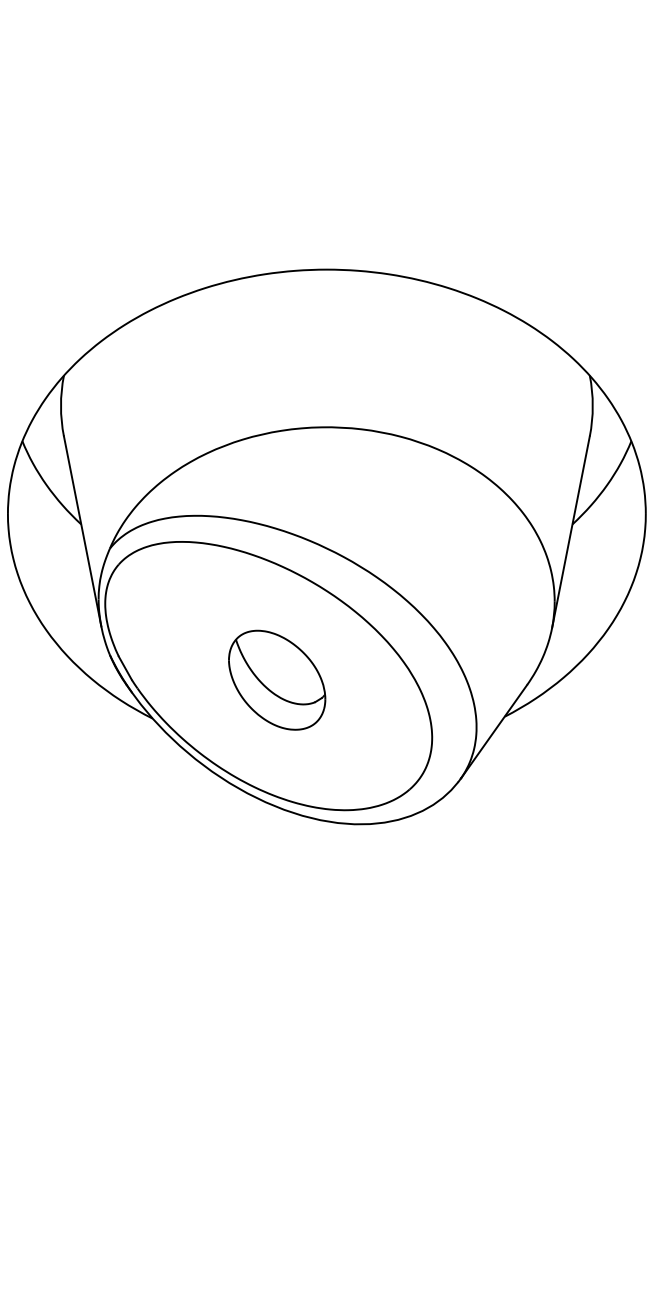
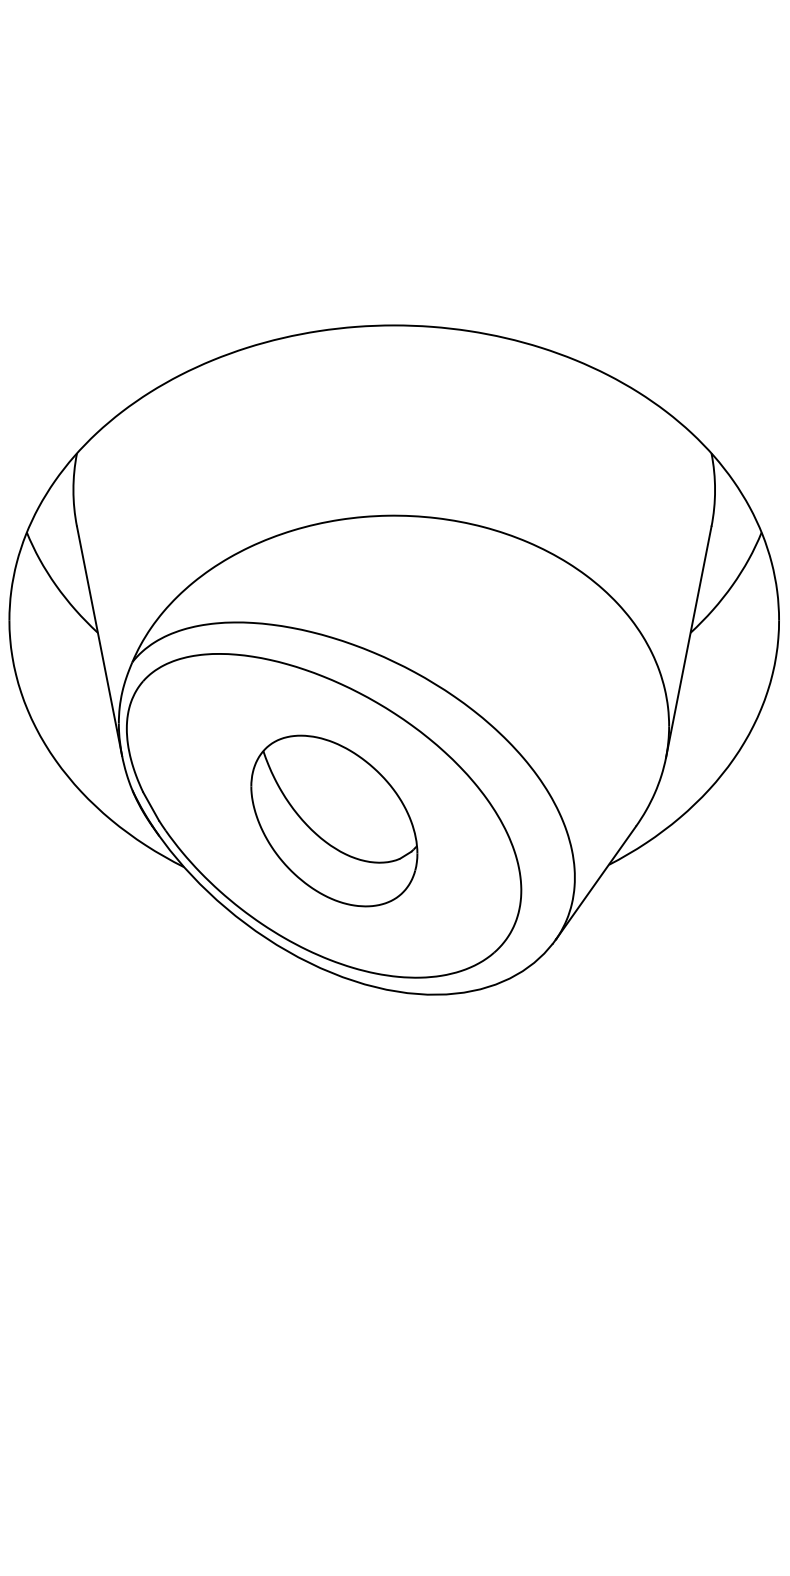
part: (276, 679) -> (333, 819), size x1.43

